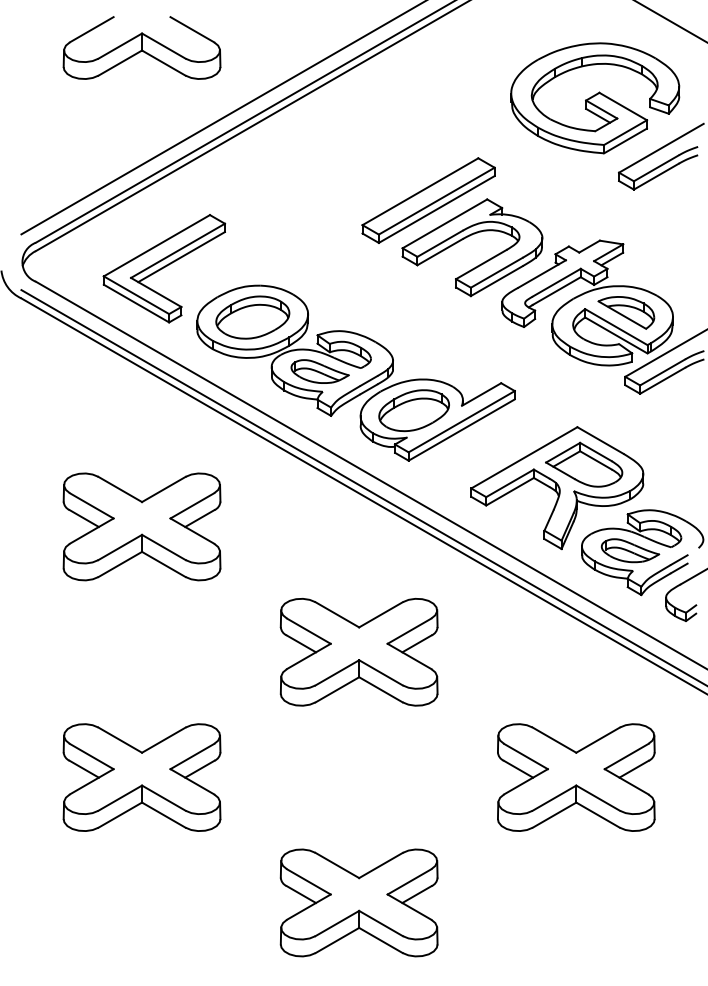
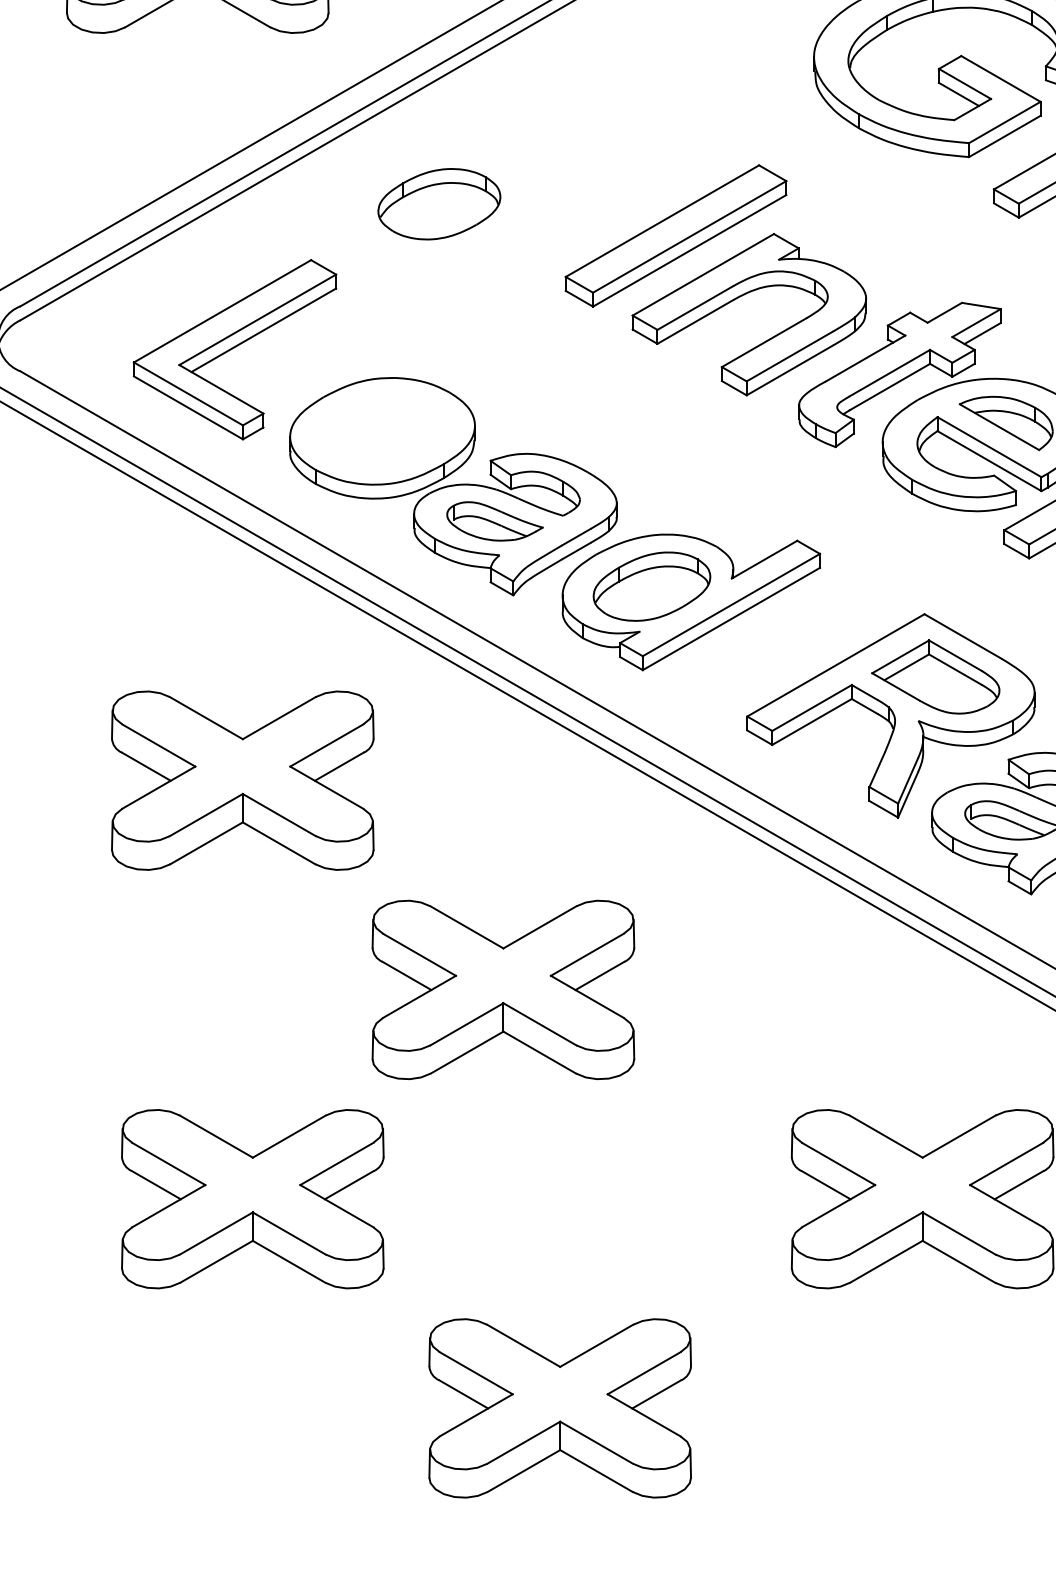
part: (252, 317) -> (438, 204), moved
part: (141, 526) -> (241, 779), moved
part: (358, 652) -> (502, 990), moved
part: (141, 777) -> (251, 1198), moved

